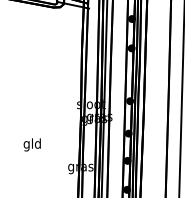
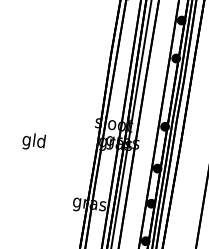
text: (31, 144) -> (32, 141), moved

